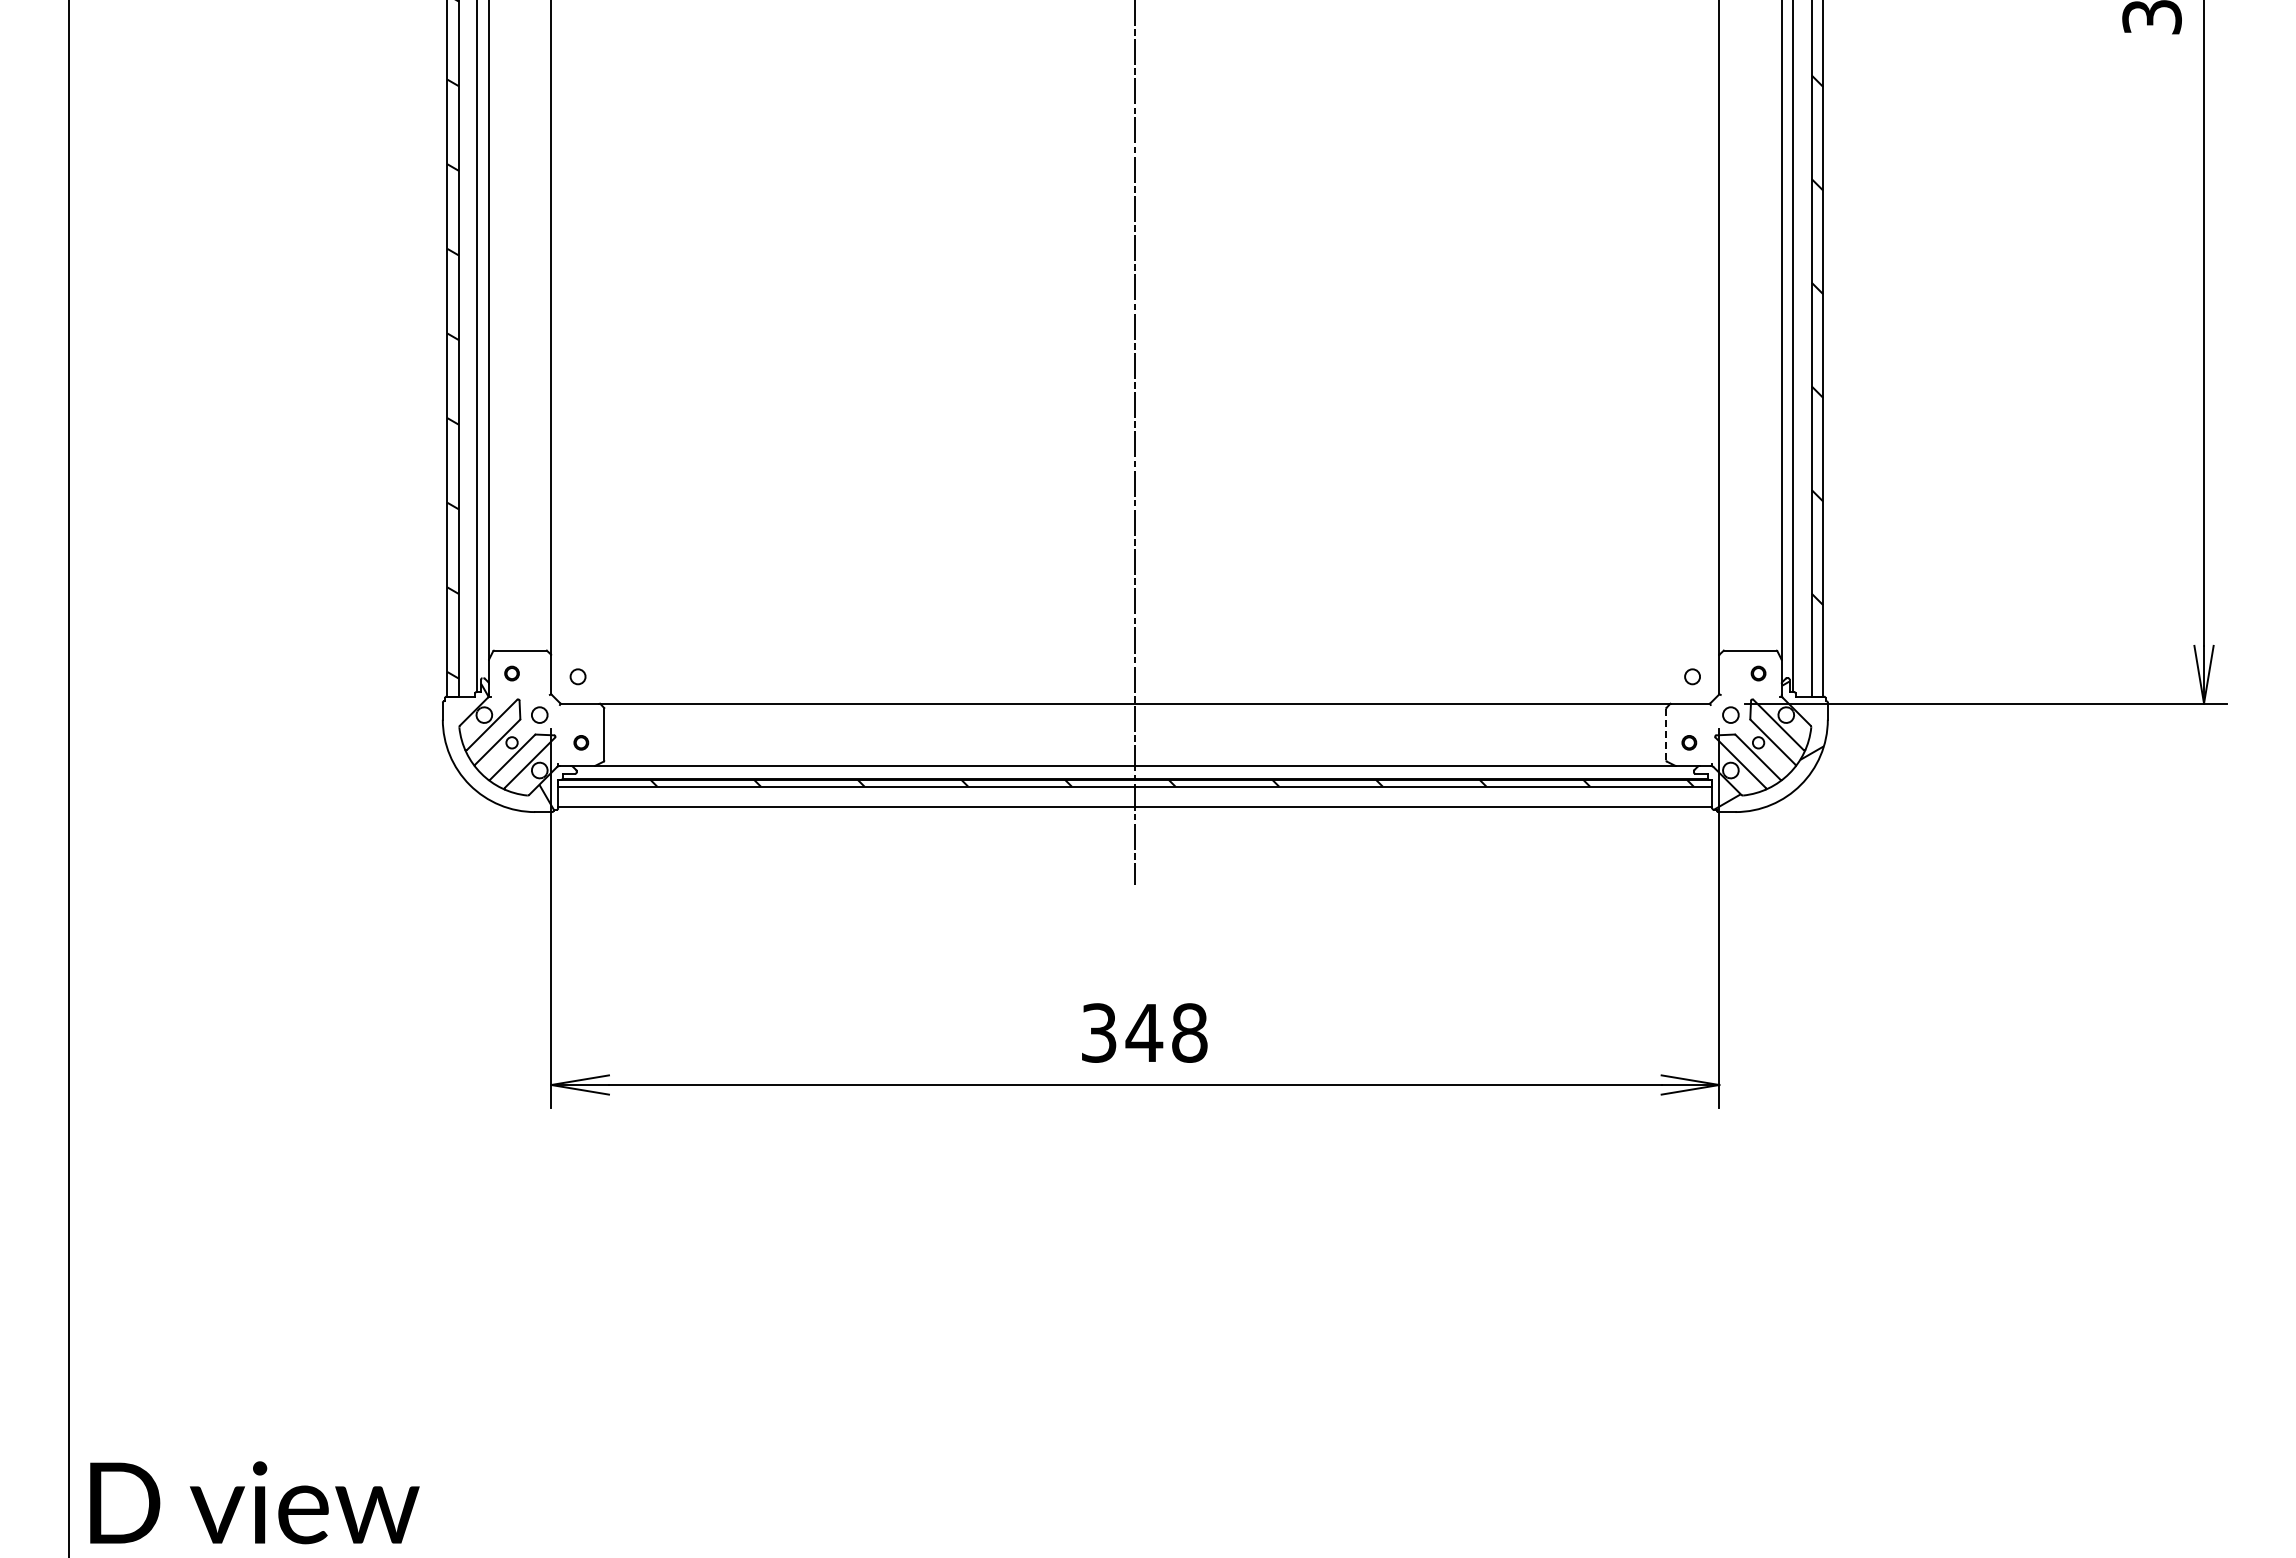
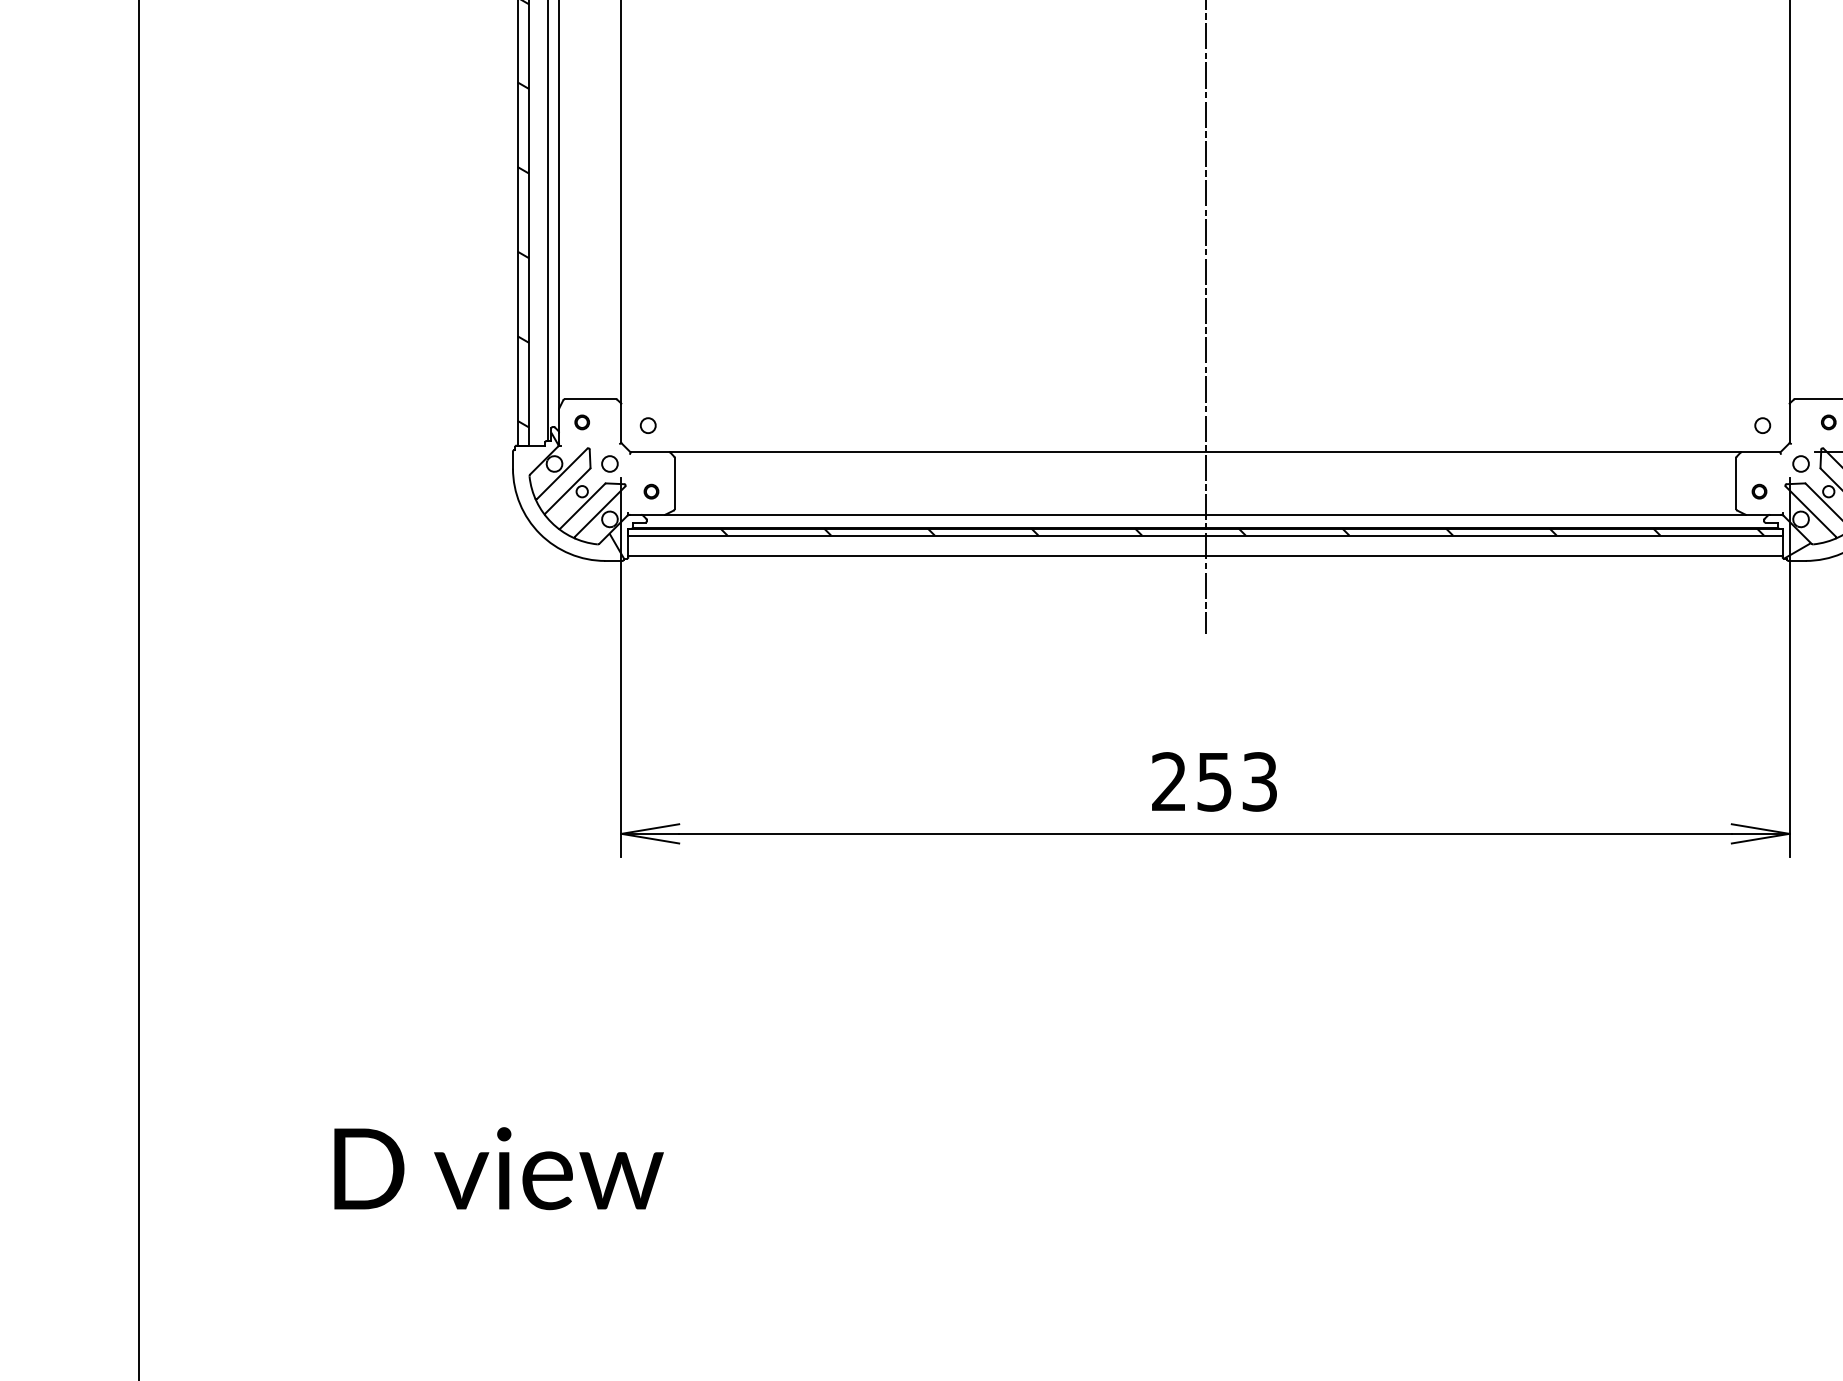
line: (1666, 734) -> (1736, 483), dashed -> solid
text: (1144, 1032) -> (1214, 781), 348 -> 253
text: (254, 1502) -> (498, 1168), moved

